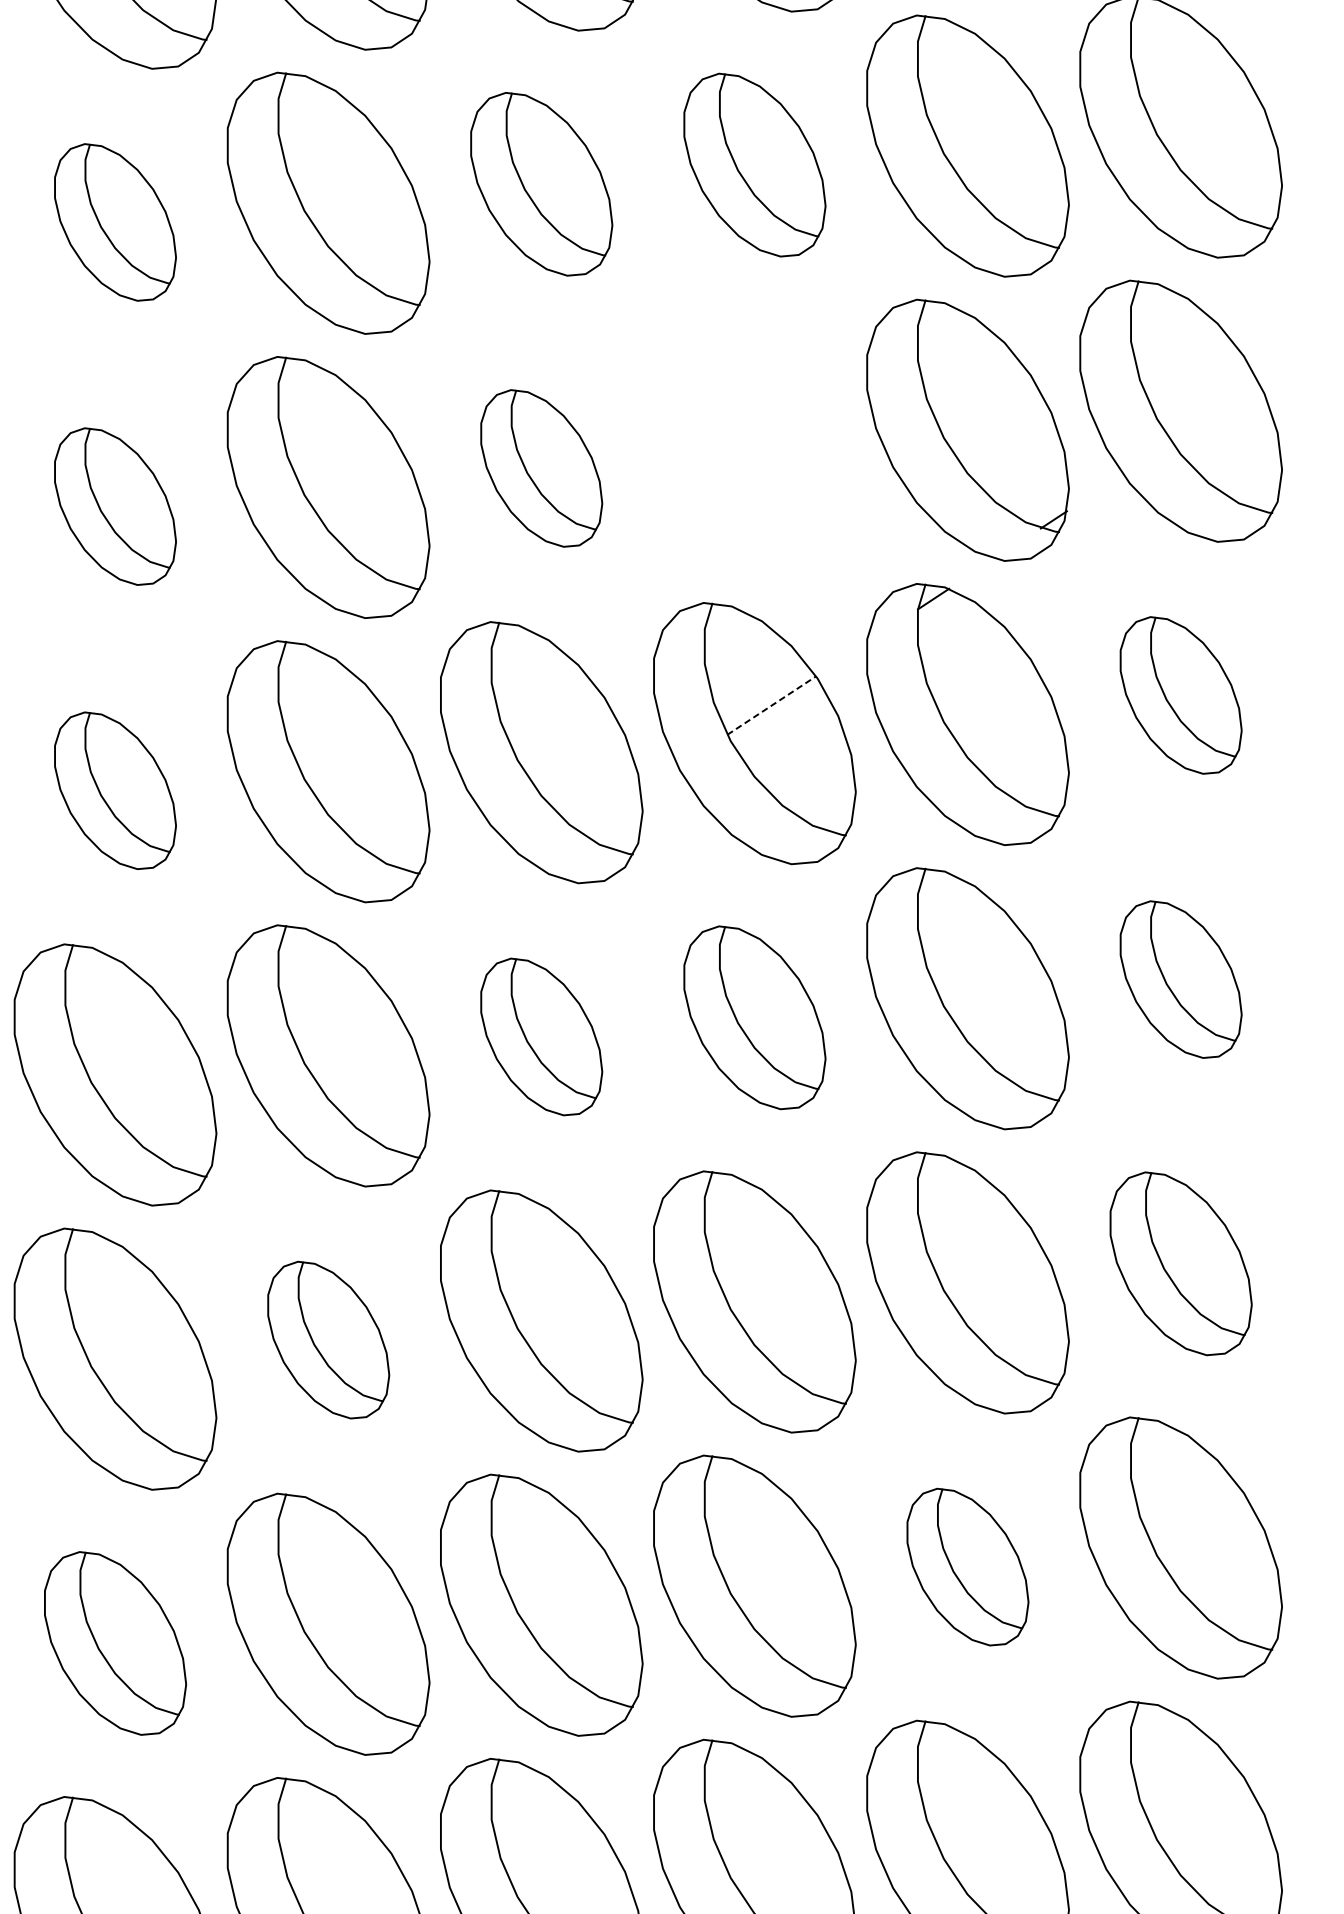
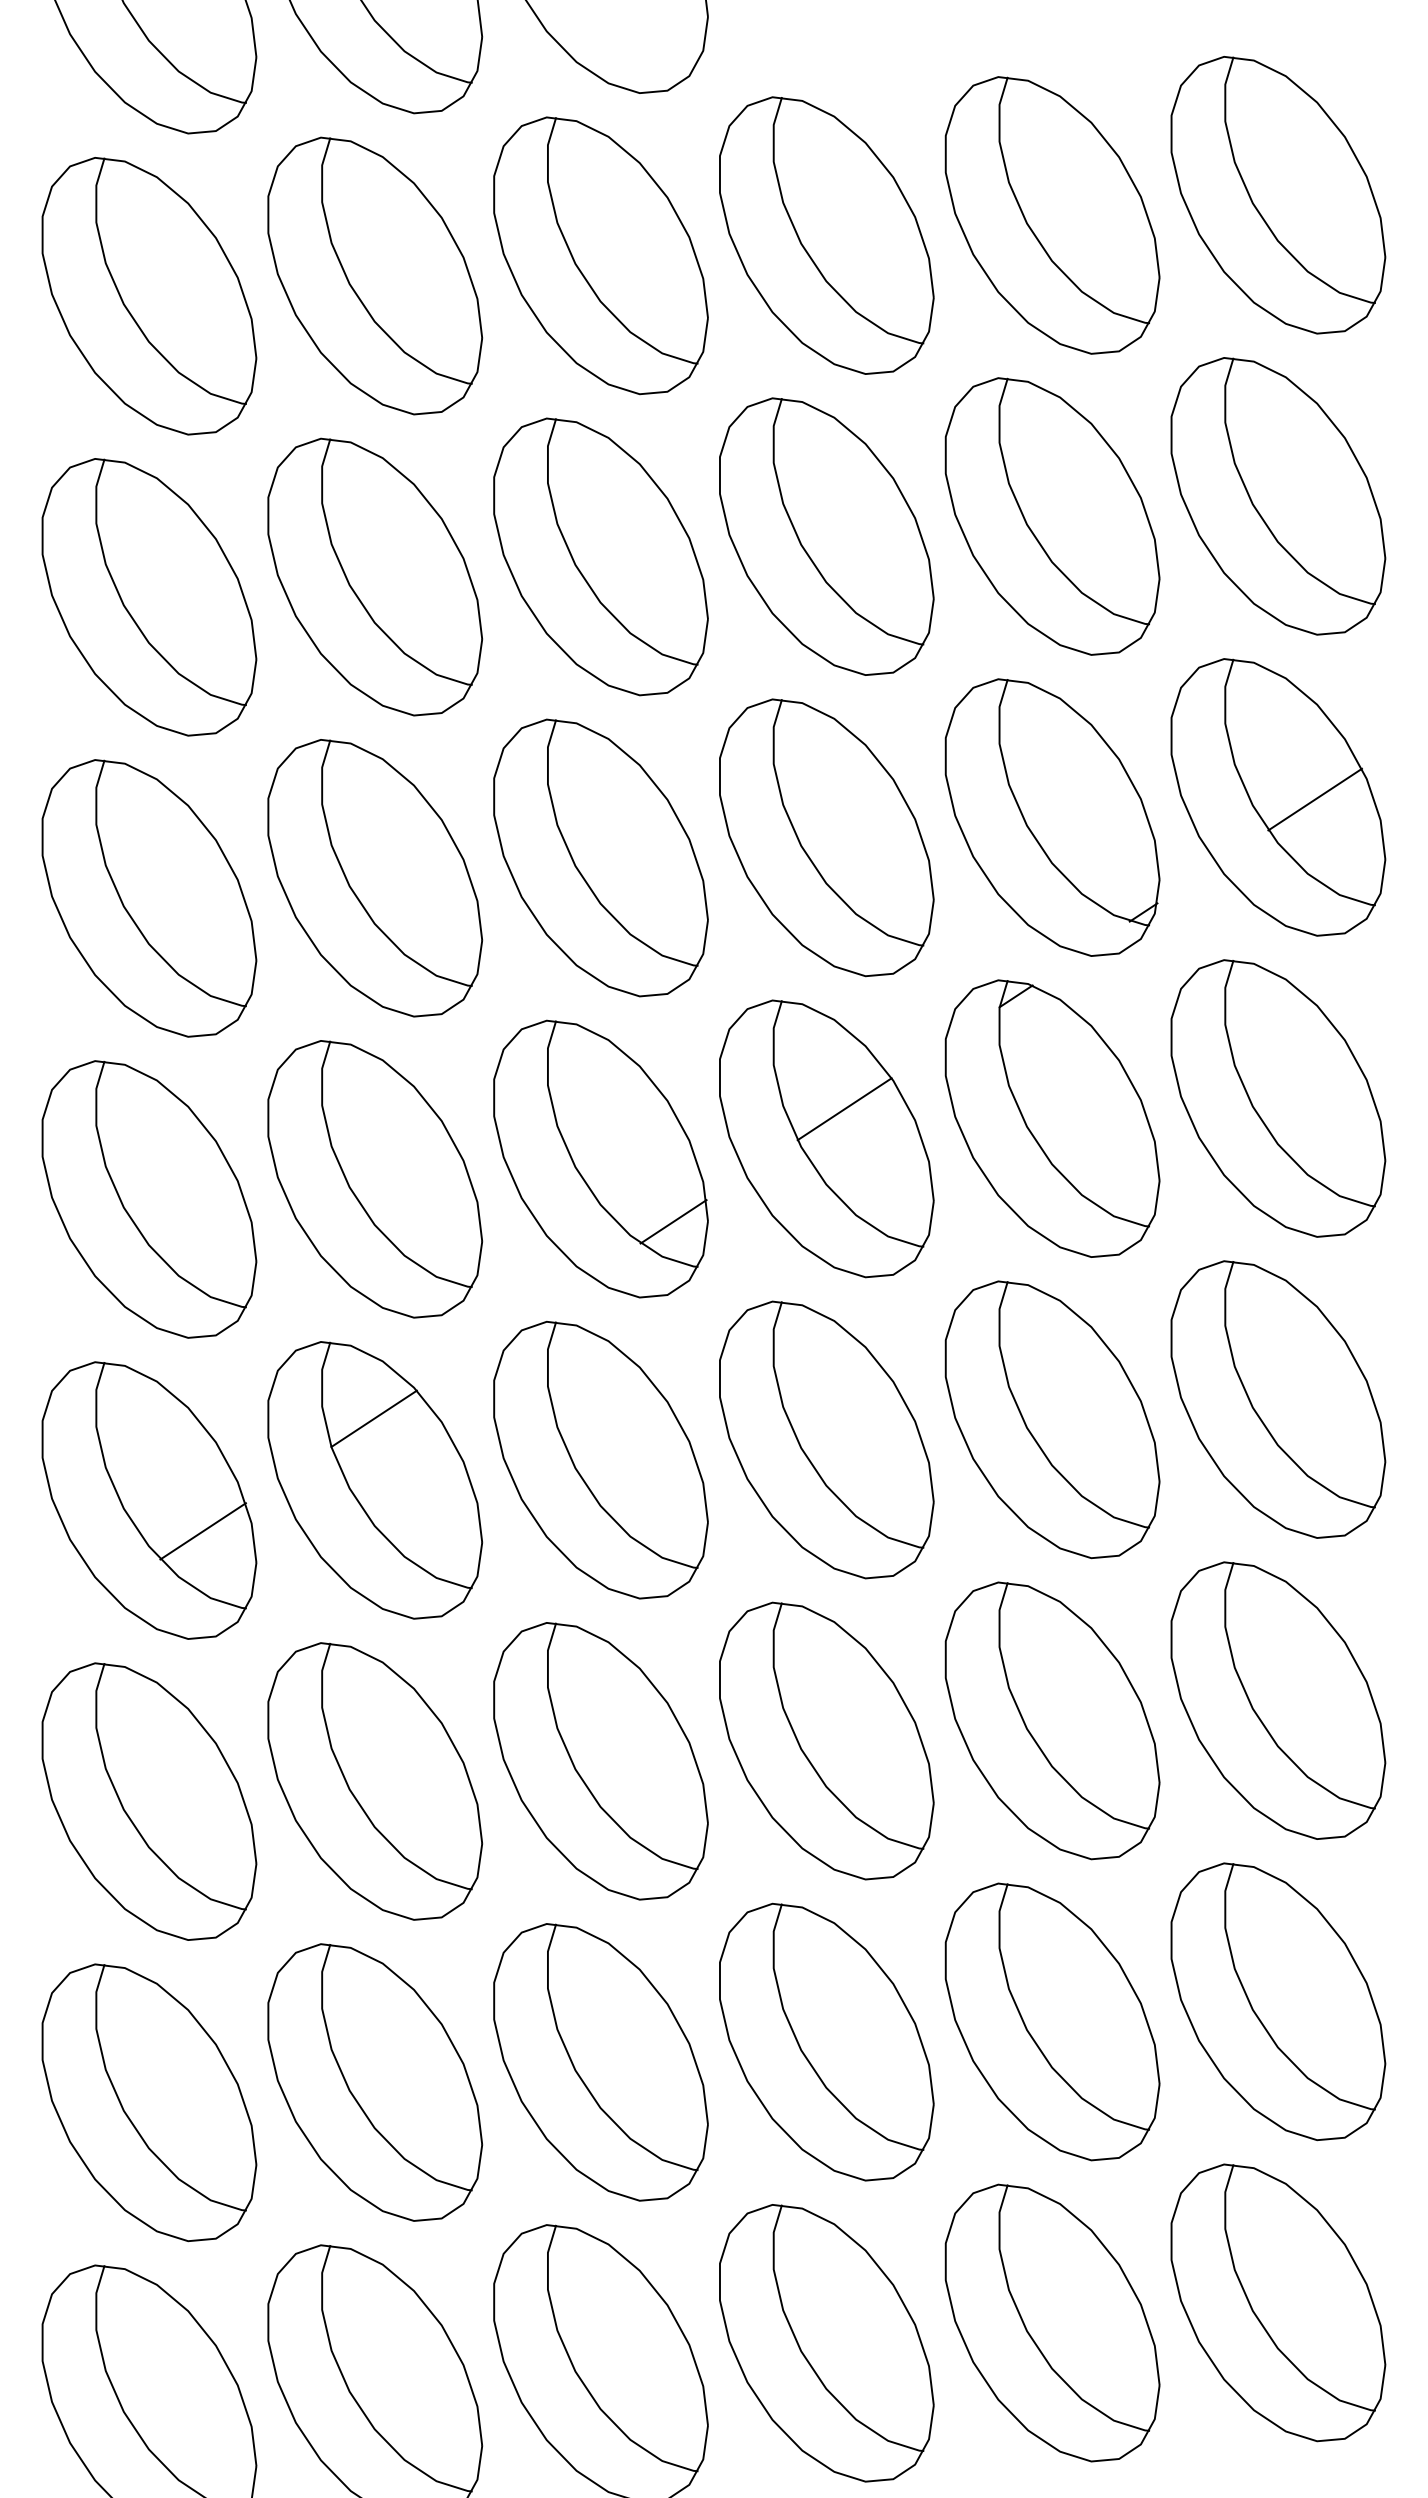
part: (754, 164) -> (826, 536), size x1.43
part: (541, 183) -> (600, 556), size x1.43
part: (115, 222) -> (149, 597), size x1.67
line: (1216, 413) -> (1315, 799), added
part: (754, 449) -> (826, 837), added
part: (541, 467) -> (600, 857), size x1.67
part: (115, 506) -> (149, 898), size x1.67
part: (1181, 695) -> (1278, 1098), size x1.67
line: (772, 704) -> (845, 1108), dashed -> solid
part: (115, 790) -> (149, 1199), size x1.67
line: (610, 811) -> (673, 1221), added
part: (1181, 979) -> (1278, 1399), size x1.67
line: (327, 997) -> (373, 1418), added
part: (754, 1017) -> (826, 1439), size x1.43
part: (541, 1037) -> (600, 1460), size x1.67
line: (165, 1104) -> (202, 1531), added
part: (1181, 1263) -> (1278, 1700), size x1.43
part: (328, 1340) -> (375, 1781), size x1.67
part: (967, 1566) -> (1052, 2021), size x1.67
part: (115, 1643) -> (149, 2102), size x1.43

